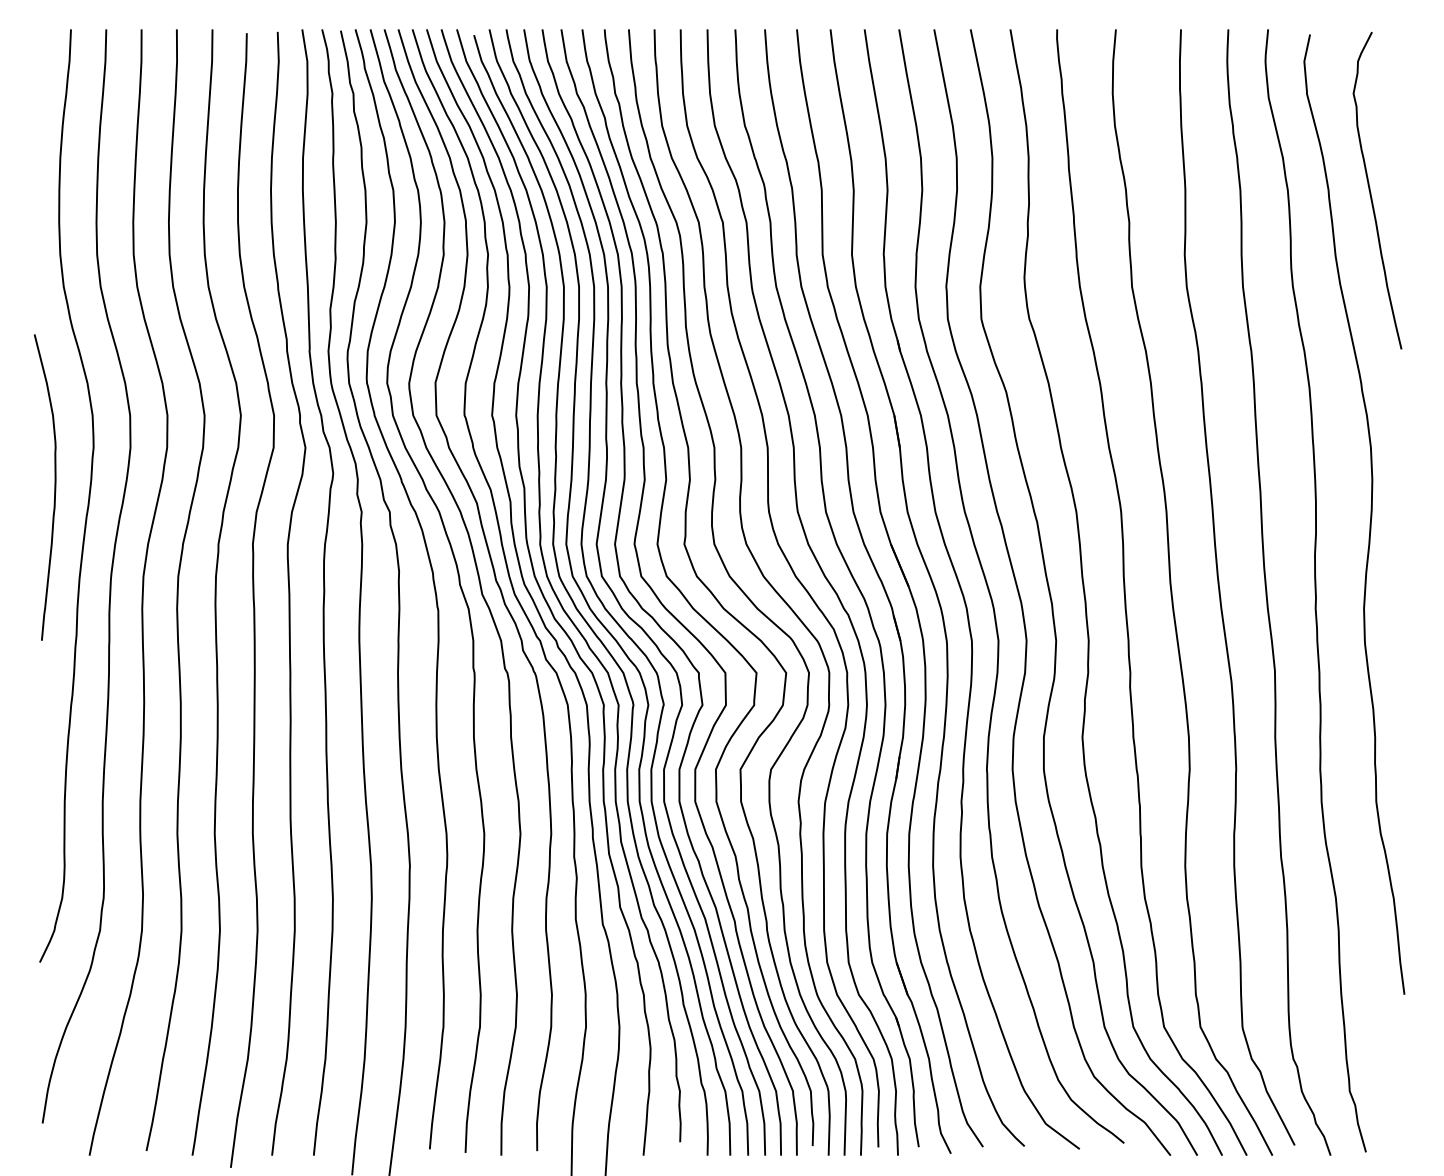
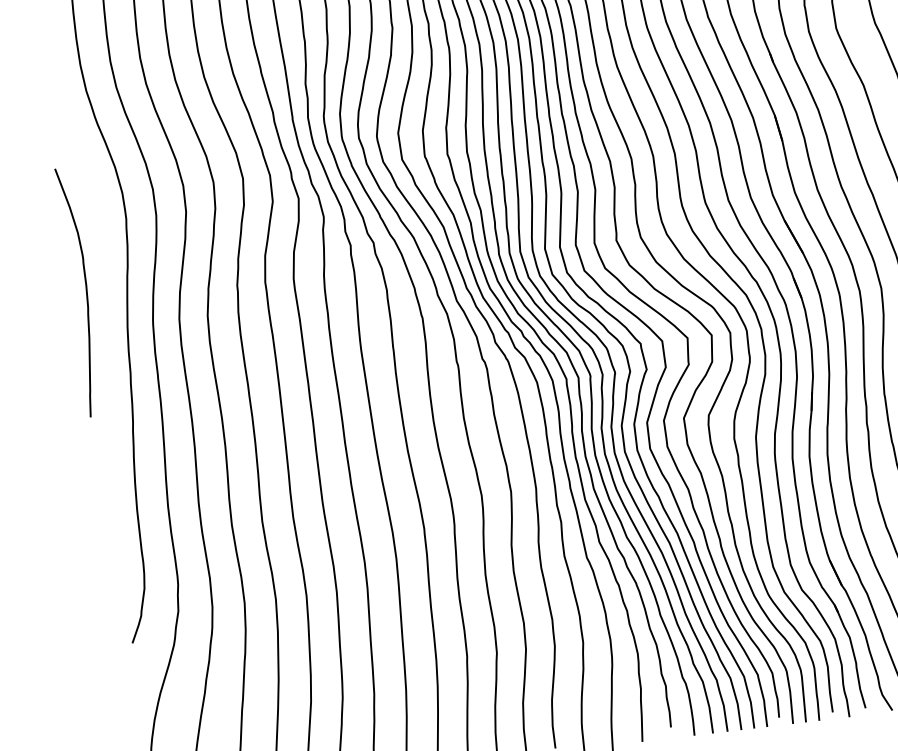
curve: (54, 487) -> (86, 291), moved

